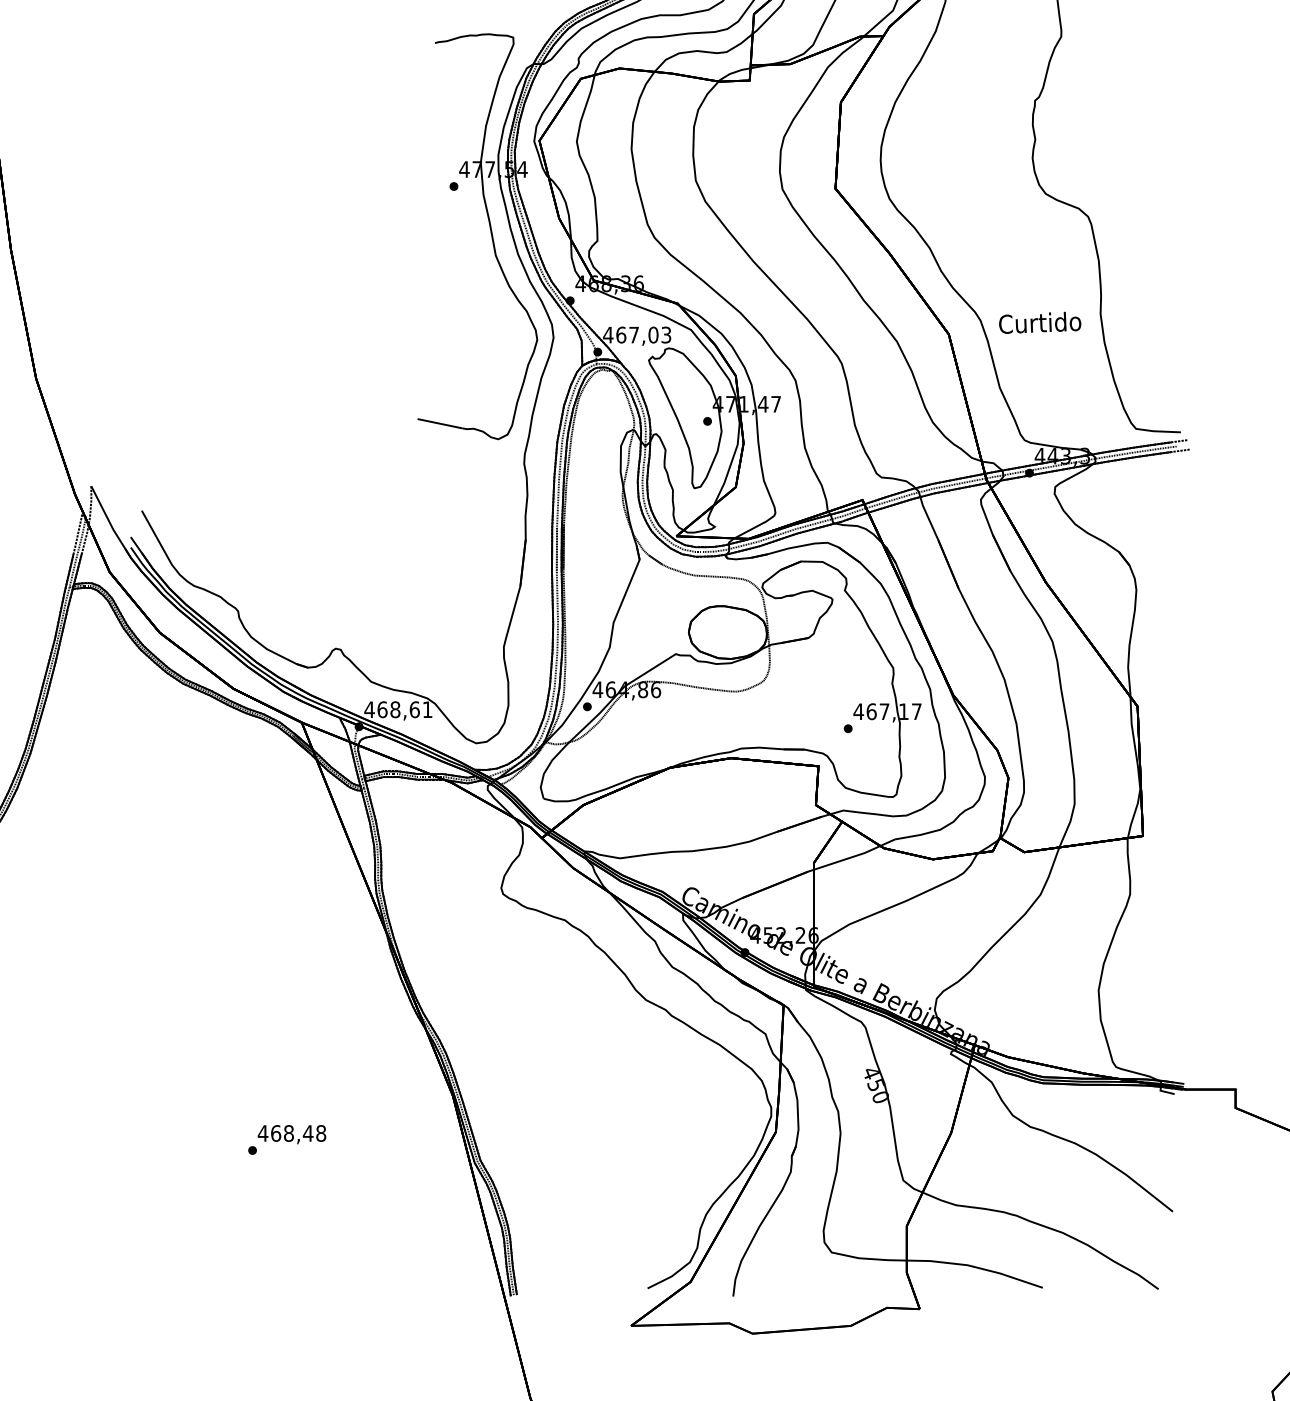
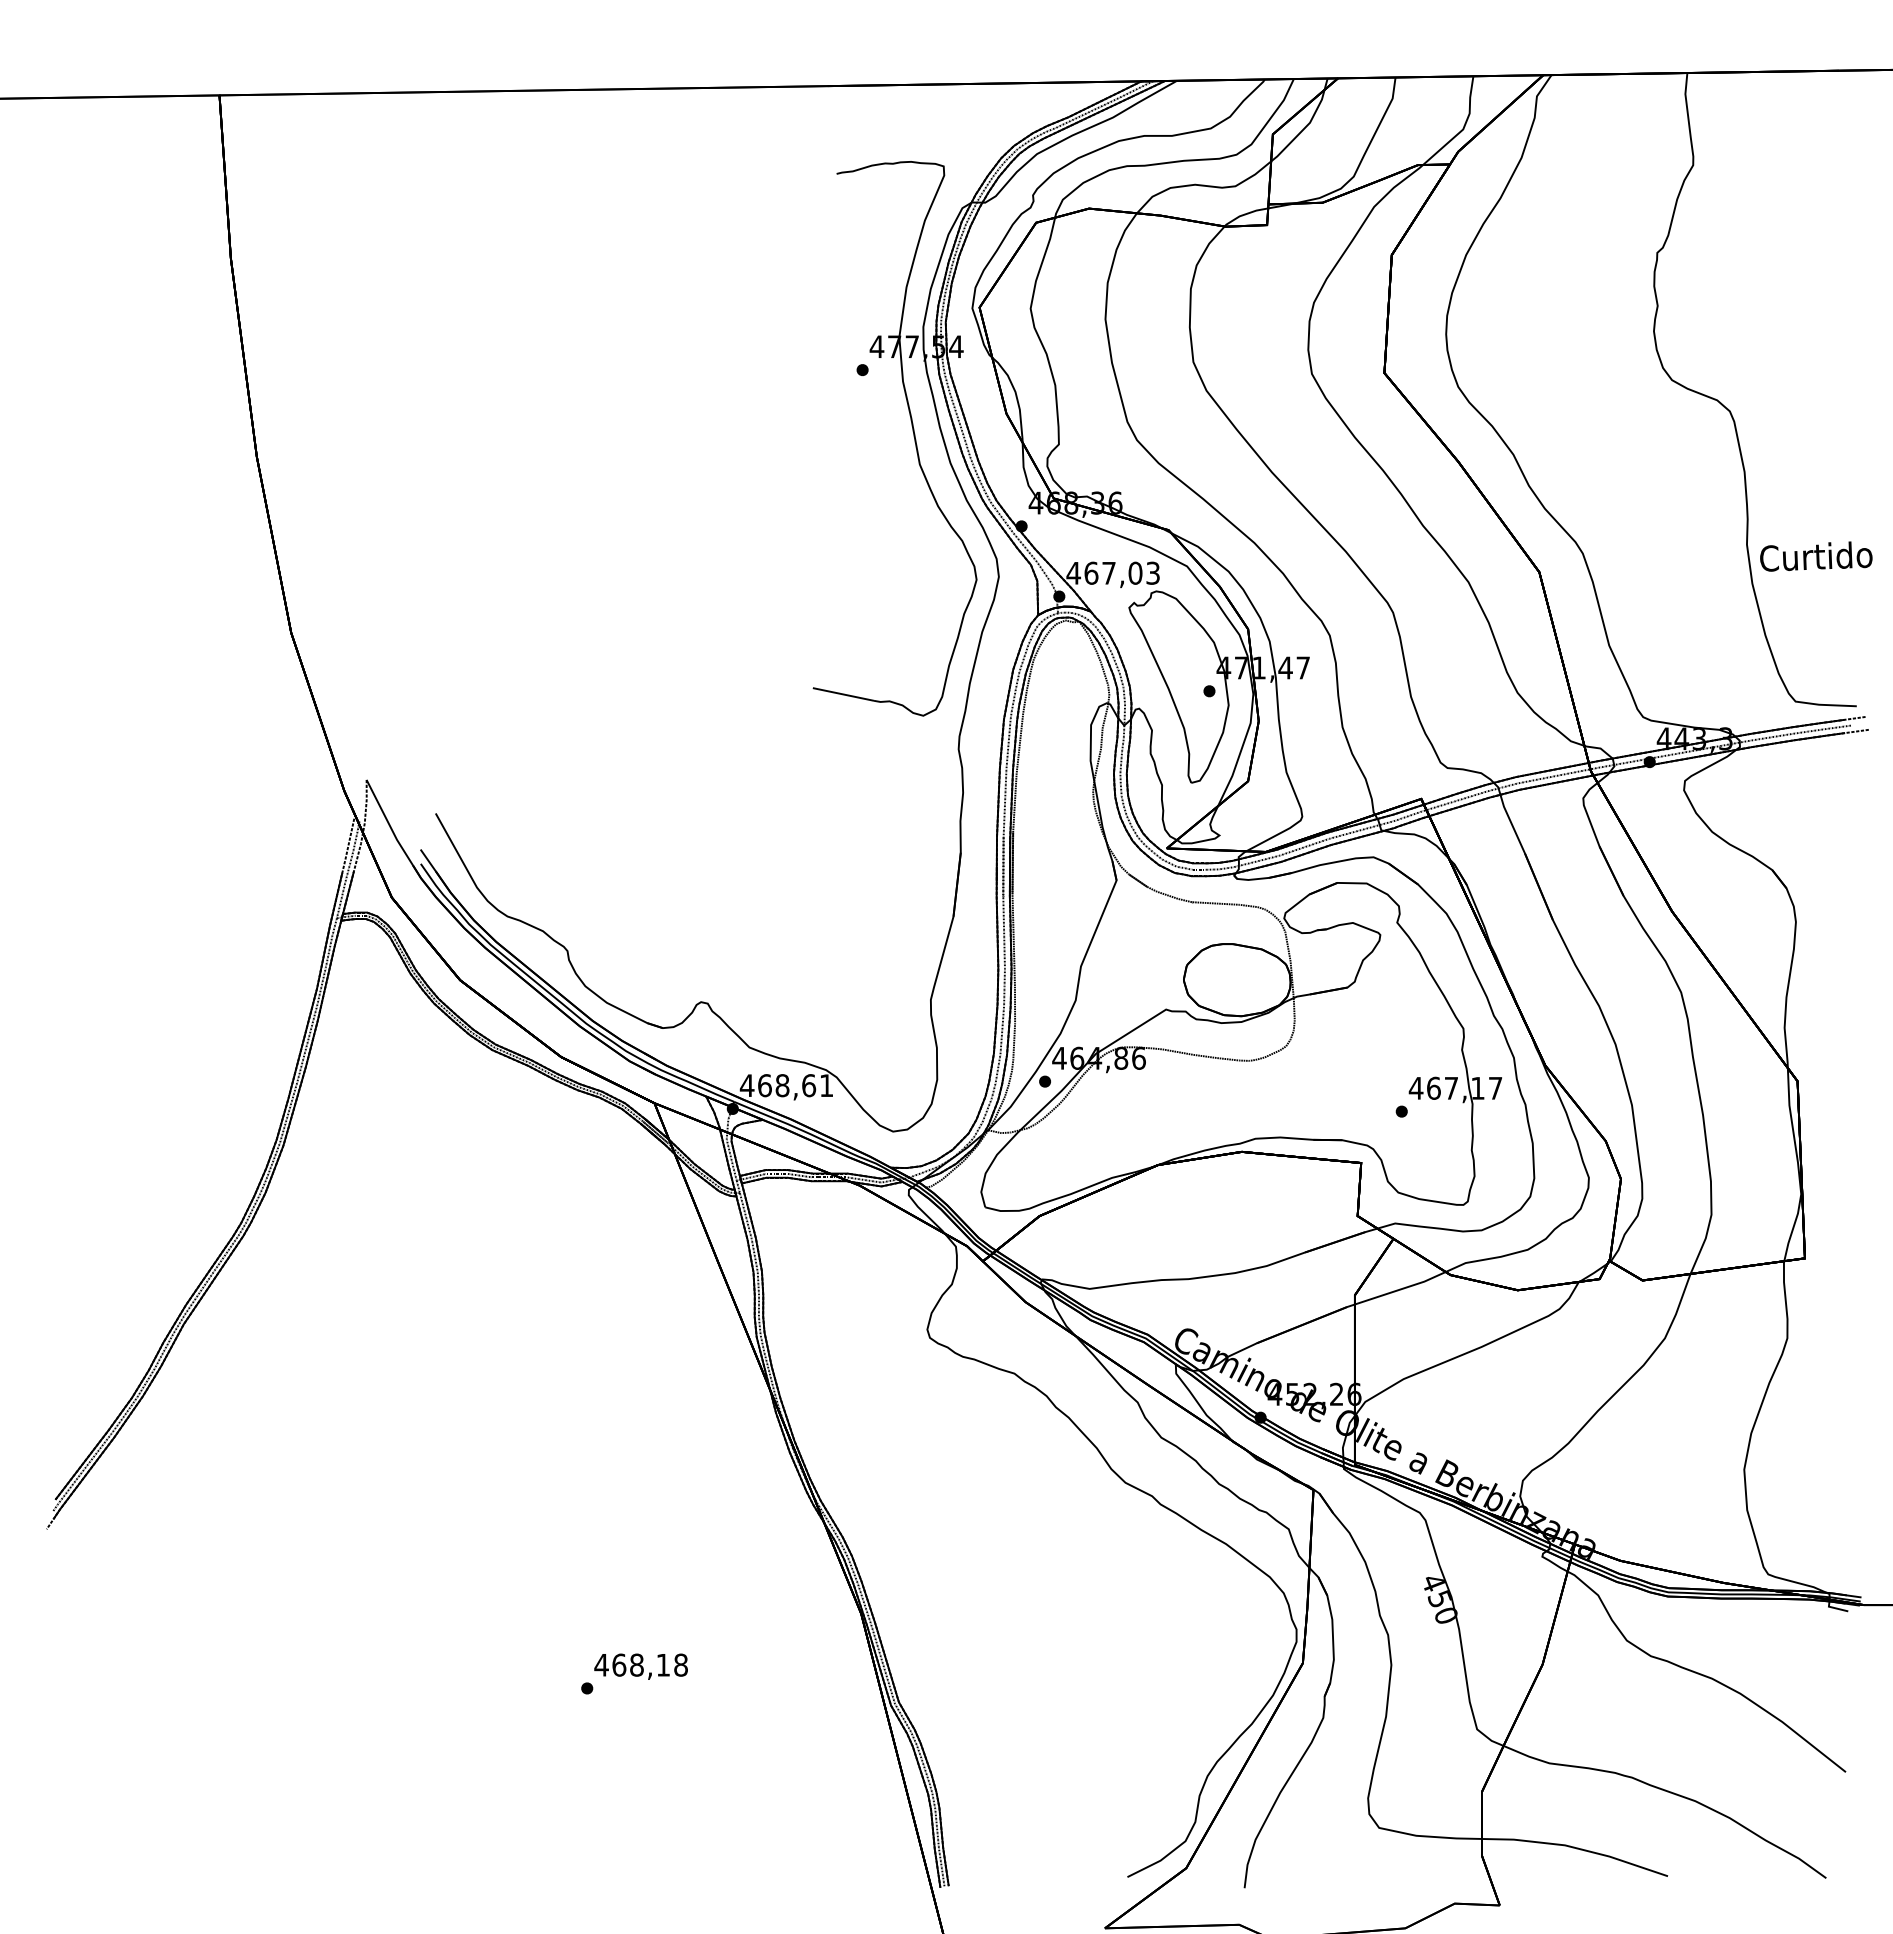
text: (1040, 322) -> (1816, 556), moved
text: (308, 1133) -> (663, 1665), 468,48 -> 468,18

